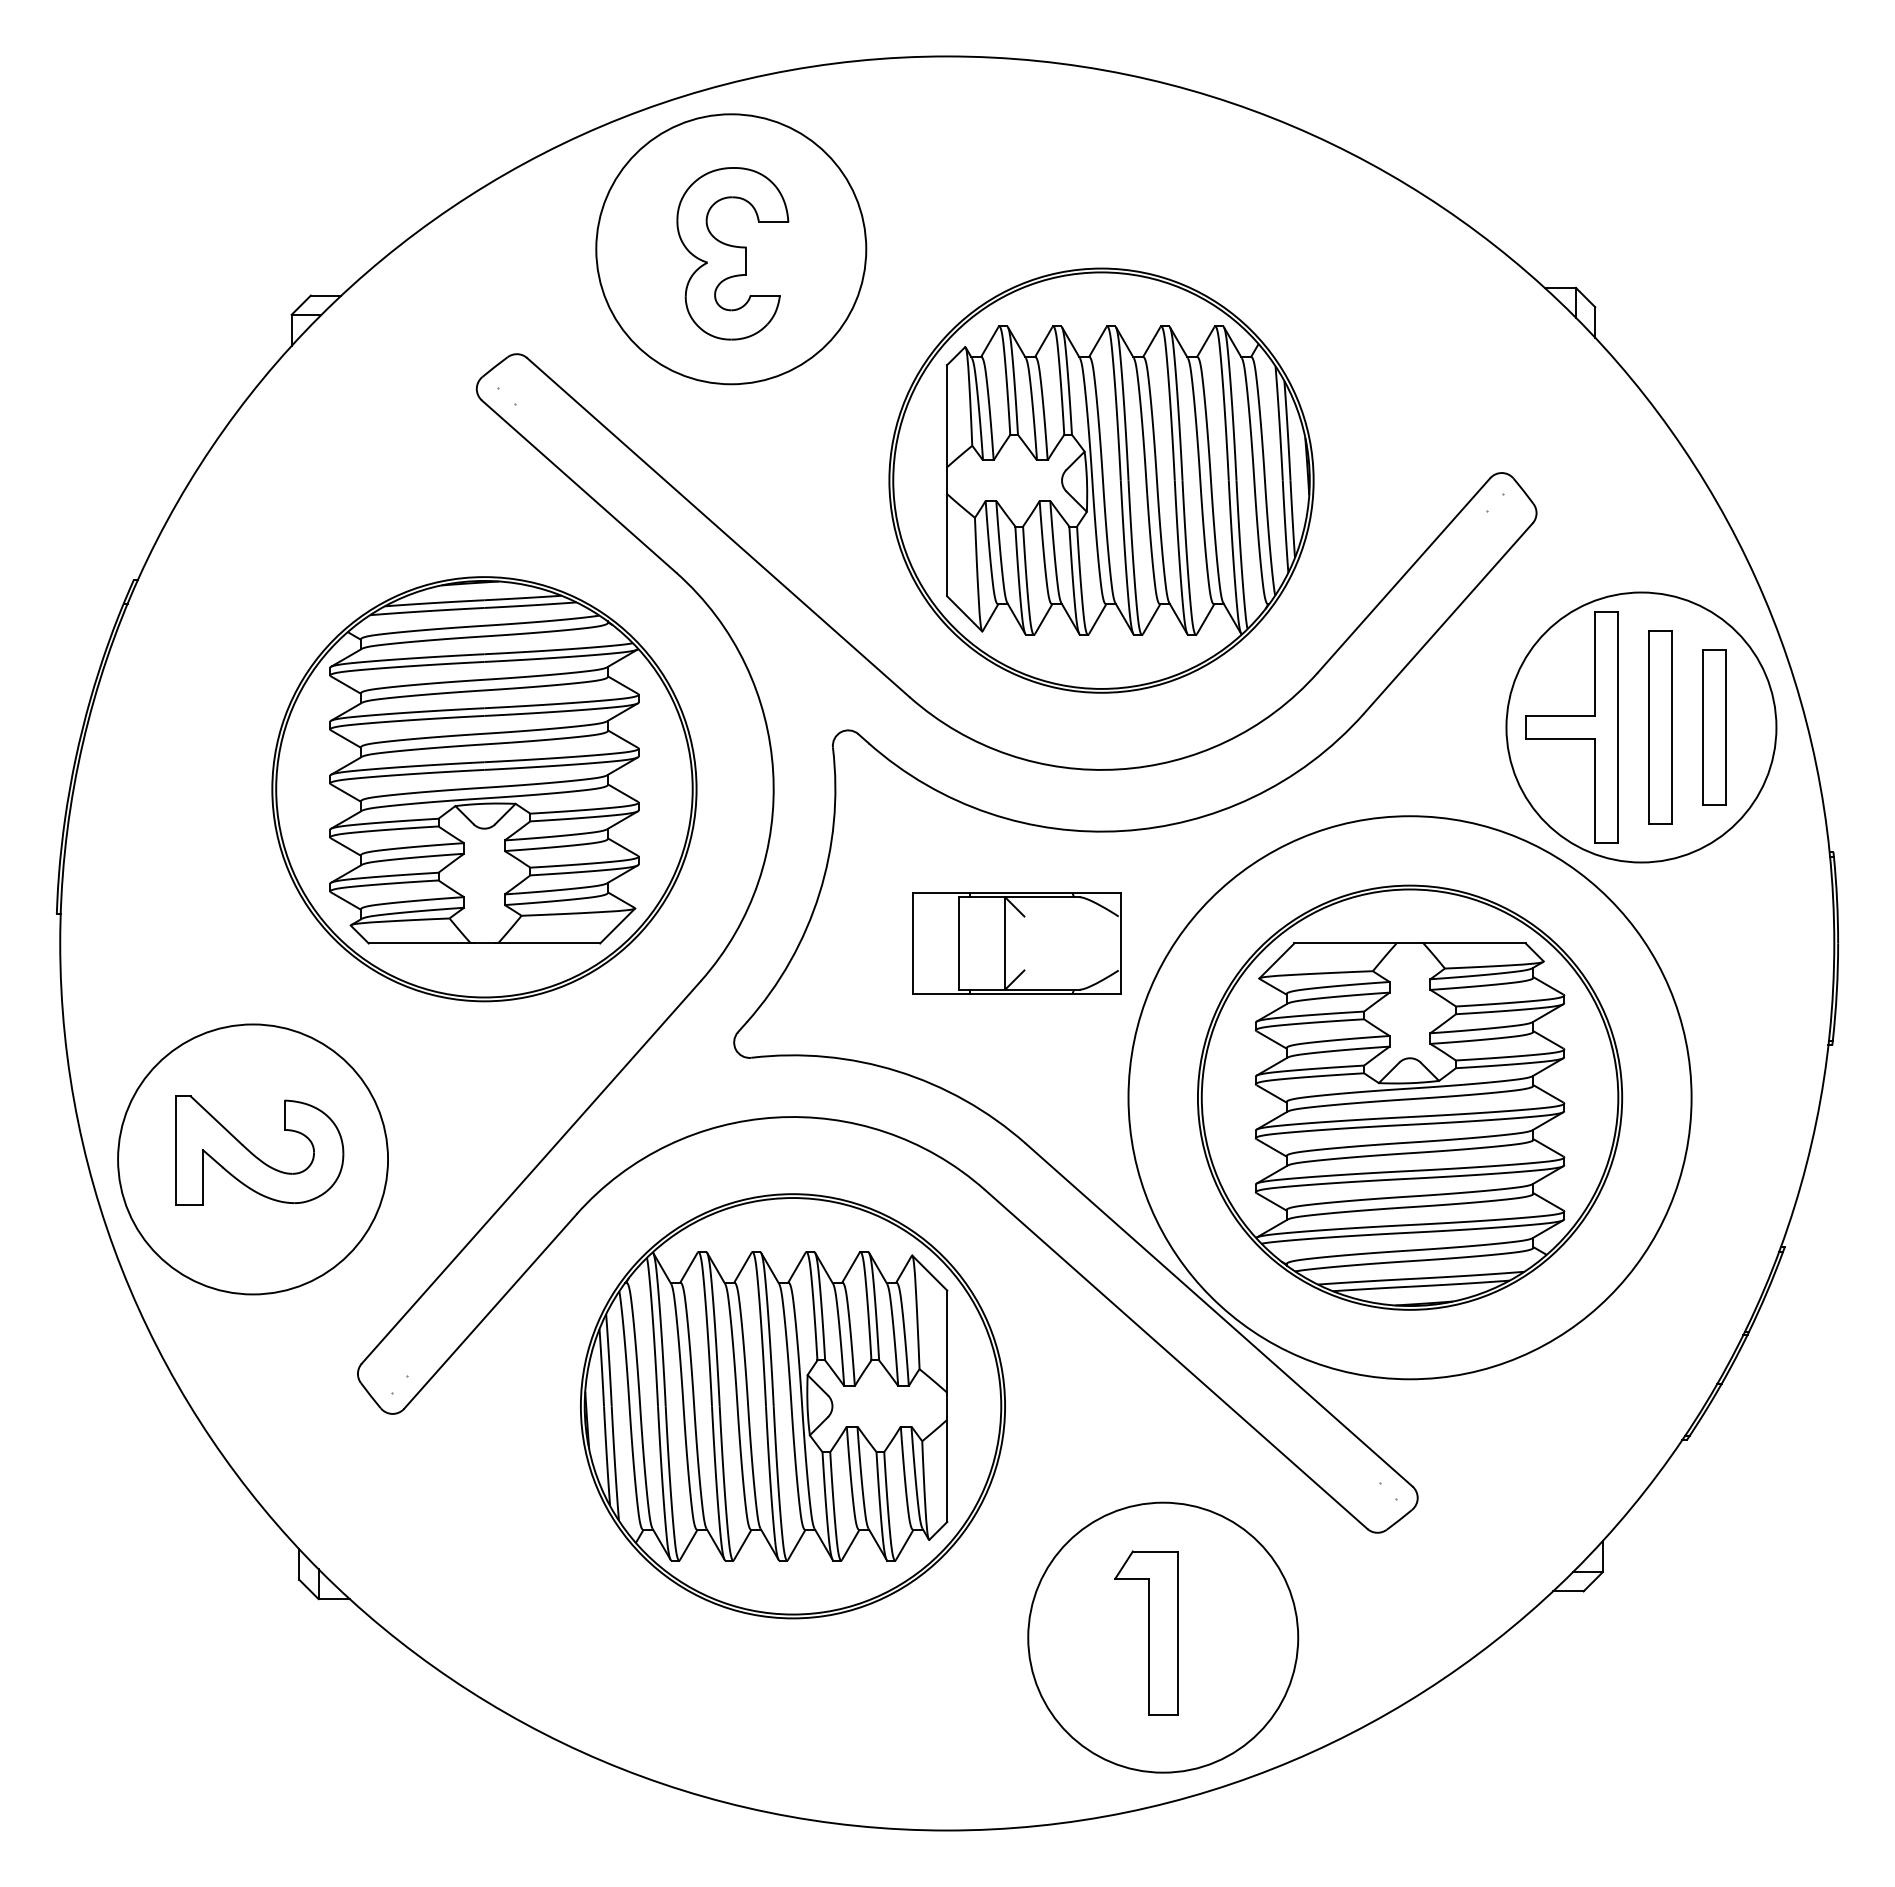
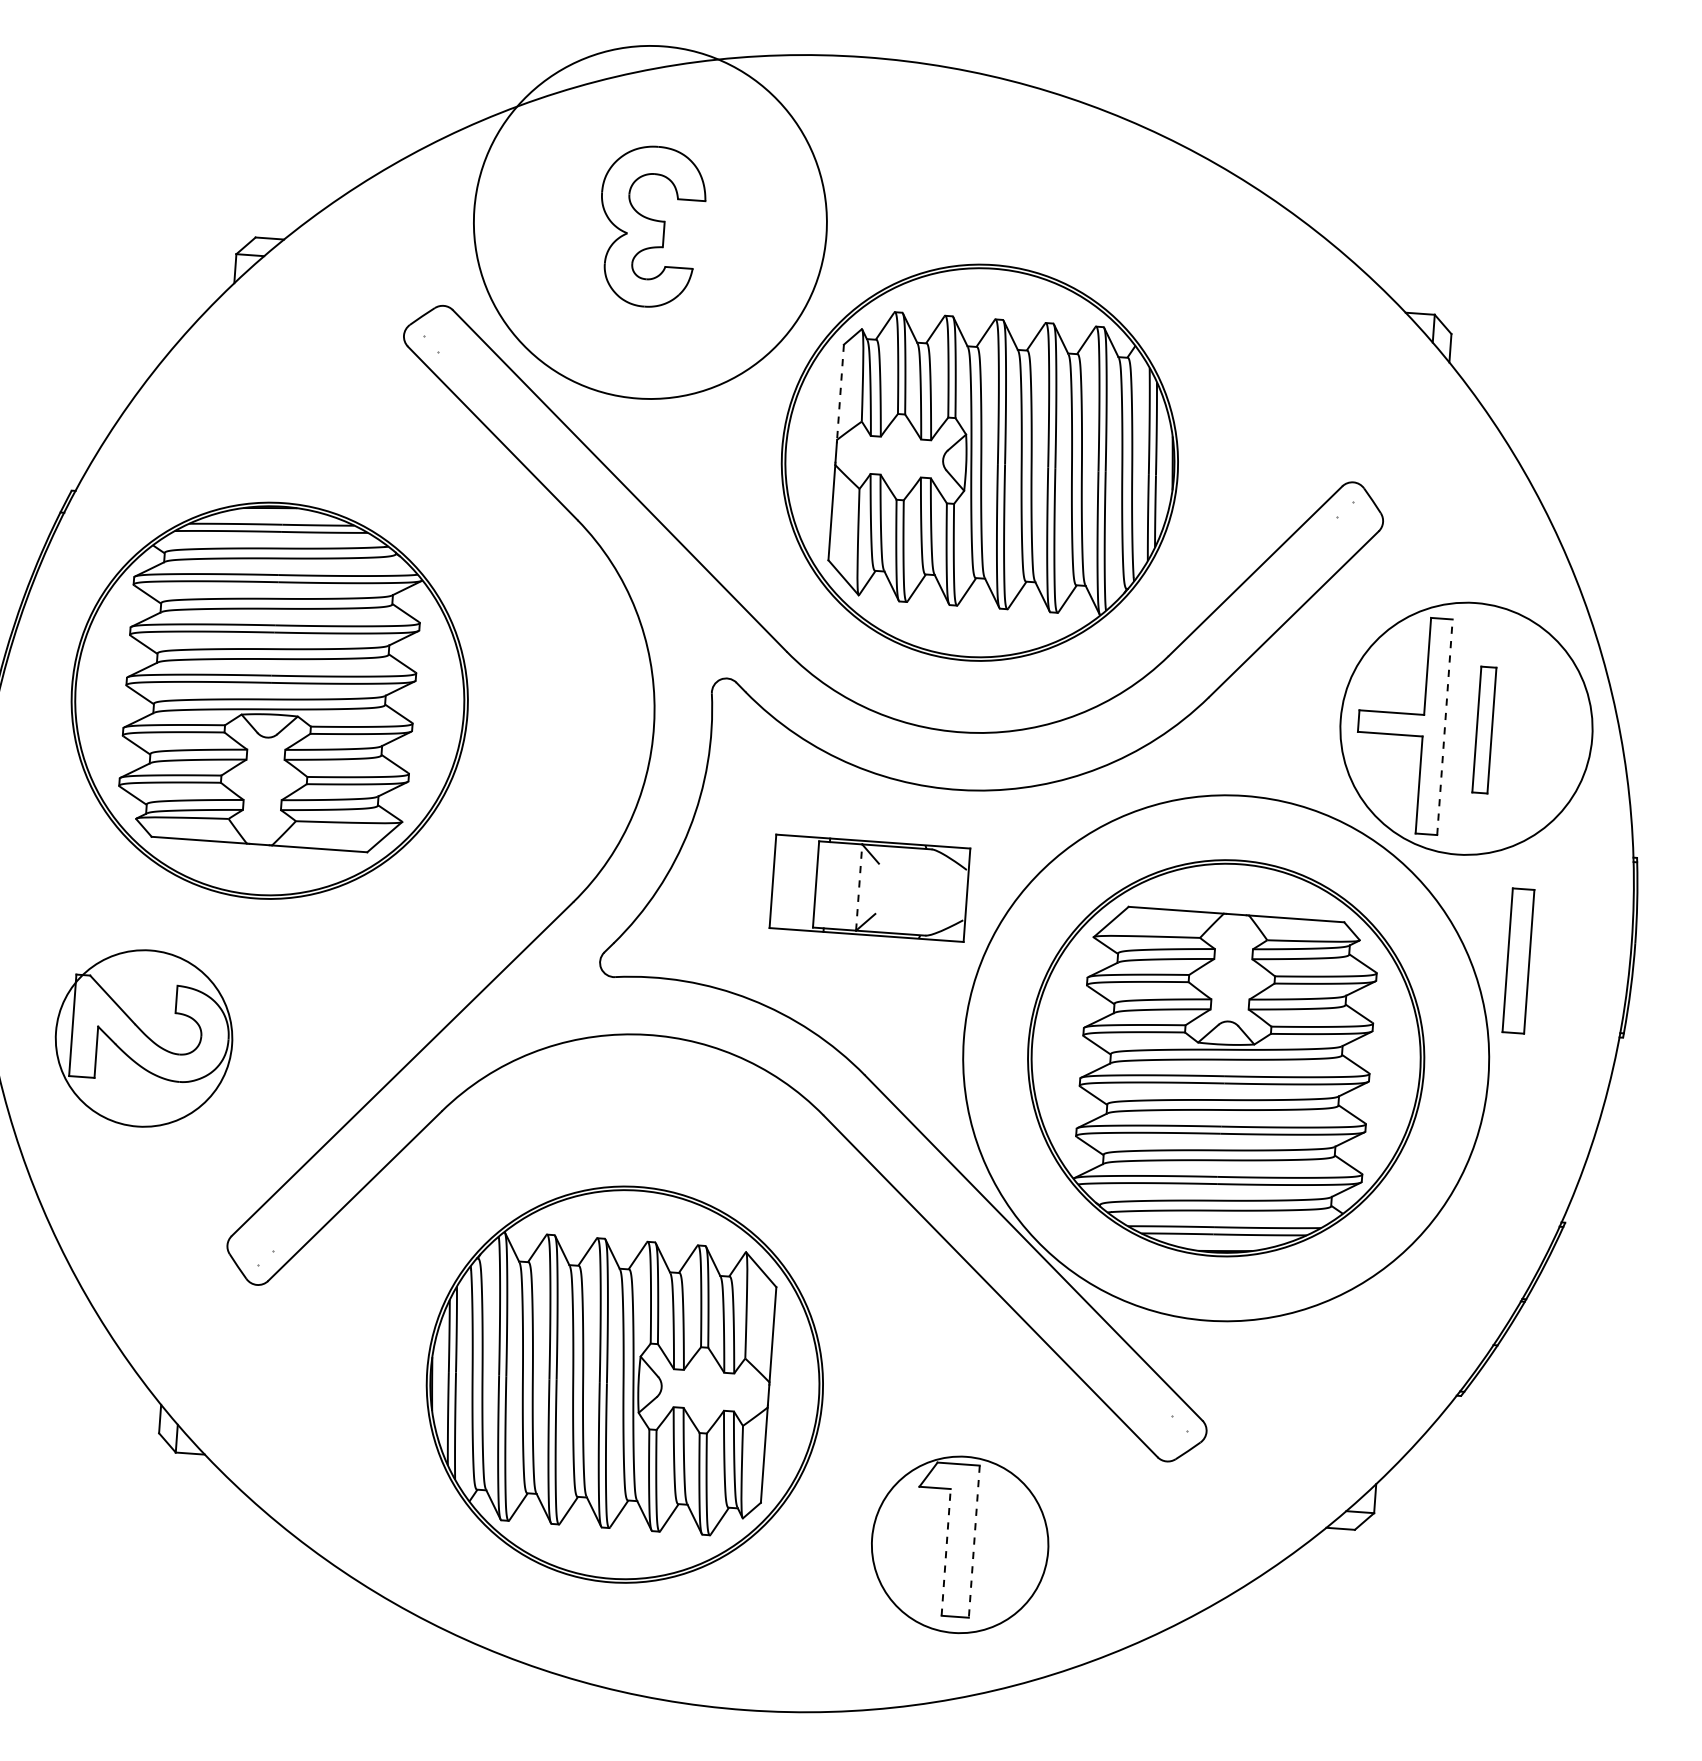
circle: (731, 249) -> (650, 222), size x1.4
line: (947, 416) -> (840, 392), solid -> dashed
line: (1618, 727) -> (1445, 727), solid -> dashed
part: (1660, 727) -> (1484, 730), size x0.7
part: (1714, 727) -> (1518, 961), moved
part: (484, 789) -> (269, 701), moved
line: (1005, 942) -> (859, 886), solid -> dashed
circle: (253, 1159) -> (144, 1038), size x0.7
part: (792, 1406) -> (624, 1384), moved
line: (1178, 1633) -> (974, 1542), solid -> dashed
circle: (1163, 1637) -> (960, 1544), size x0.7
line: (1148, 1646) -> (945, 1552), solid -> dashed

